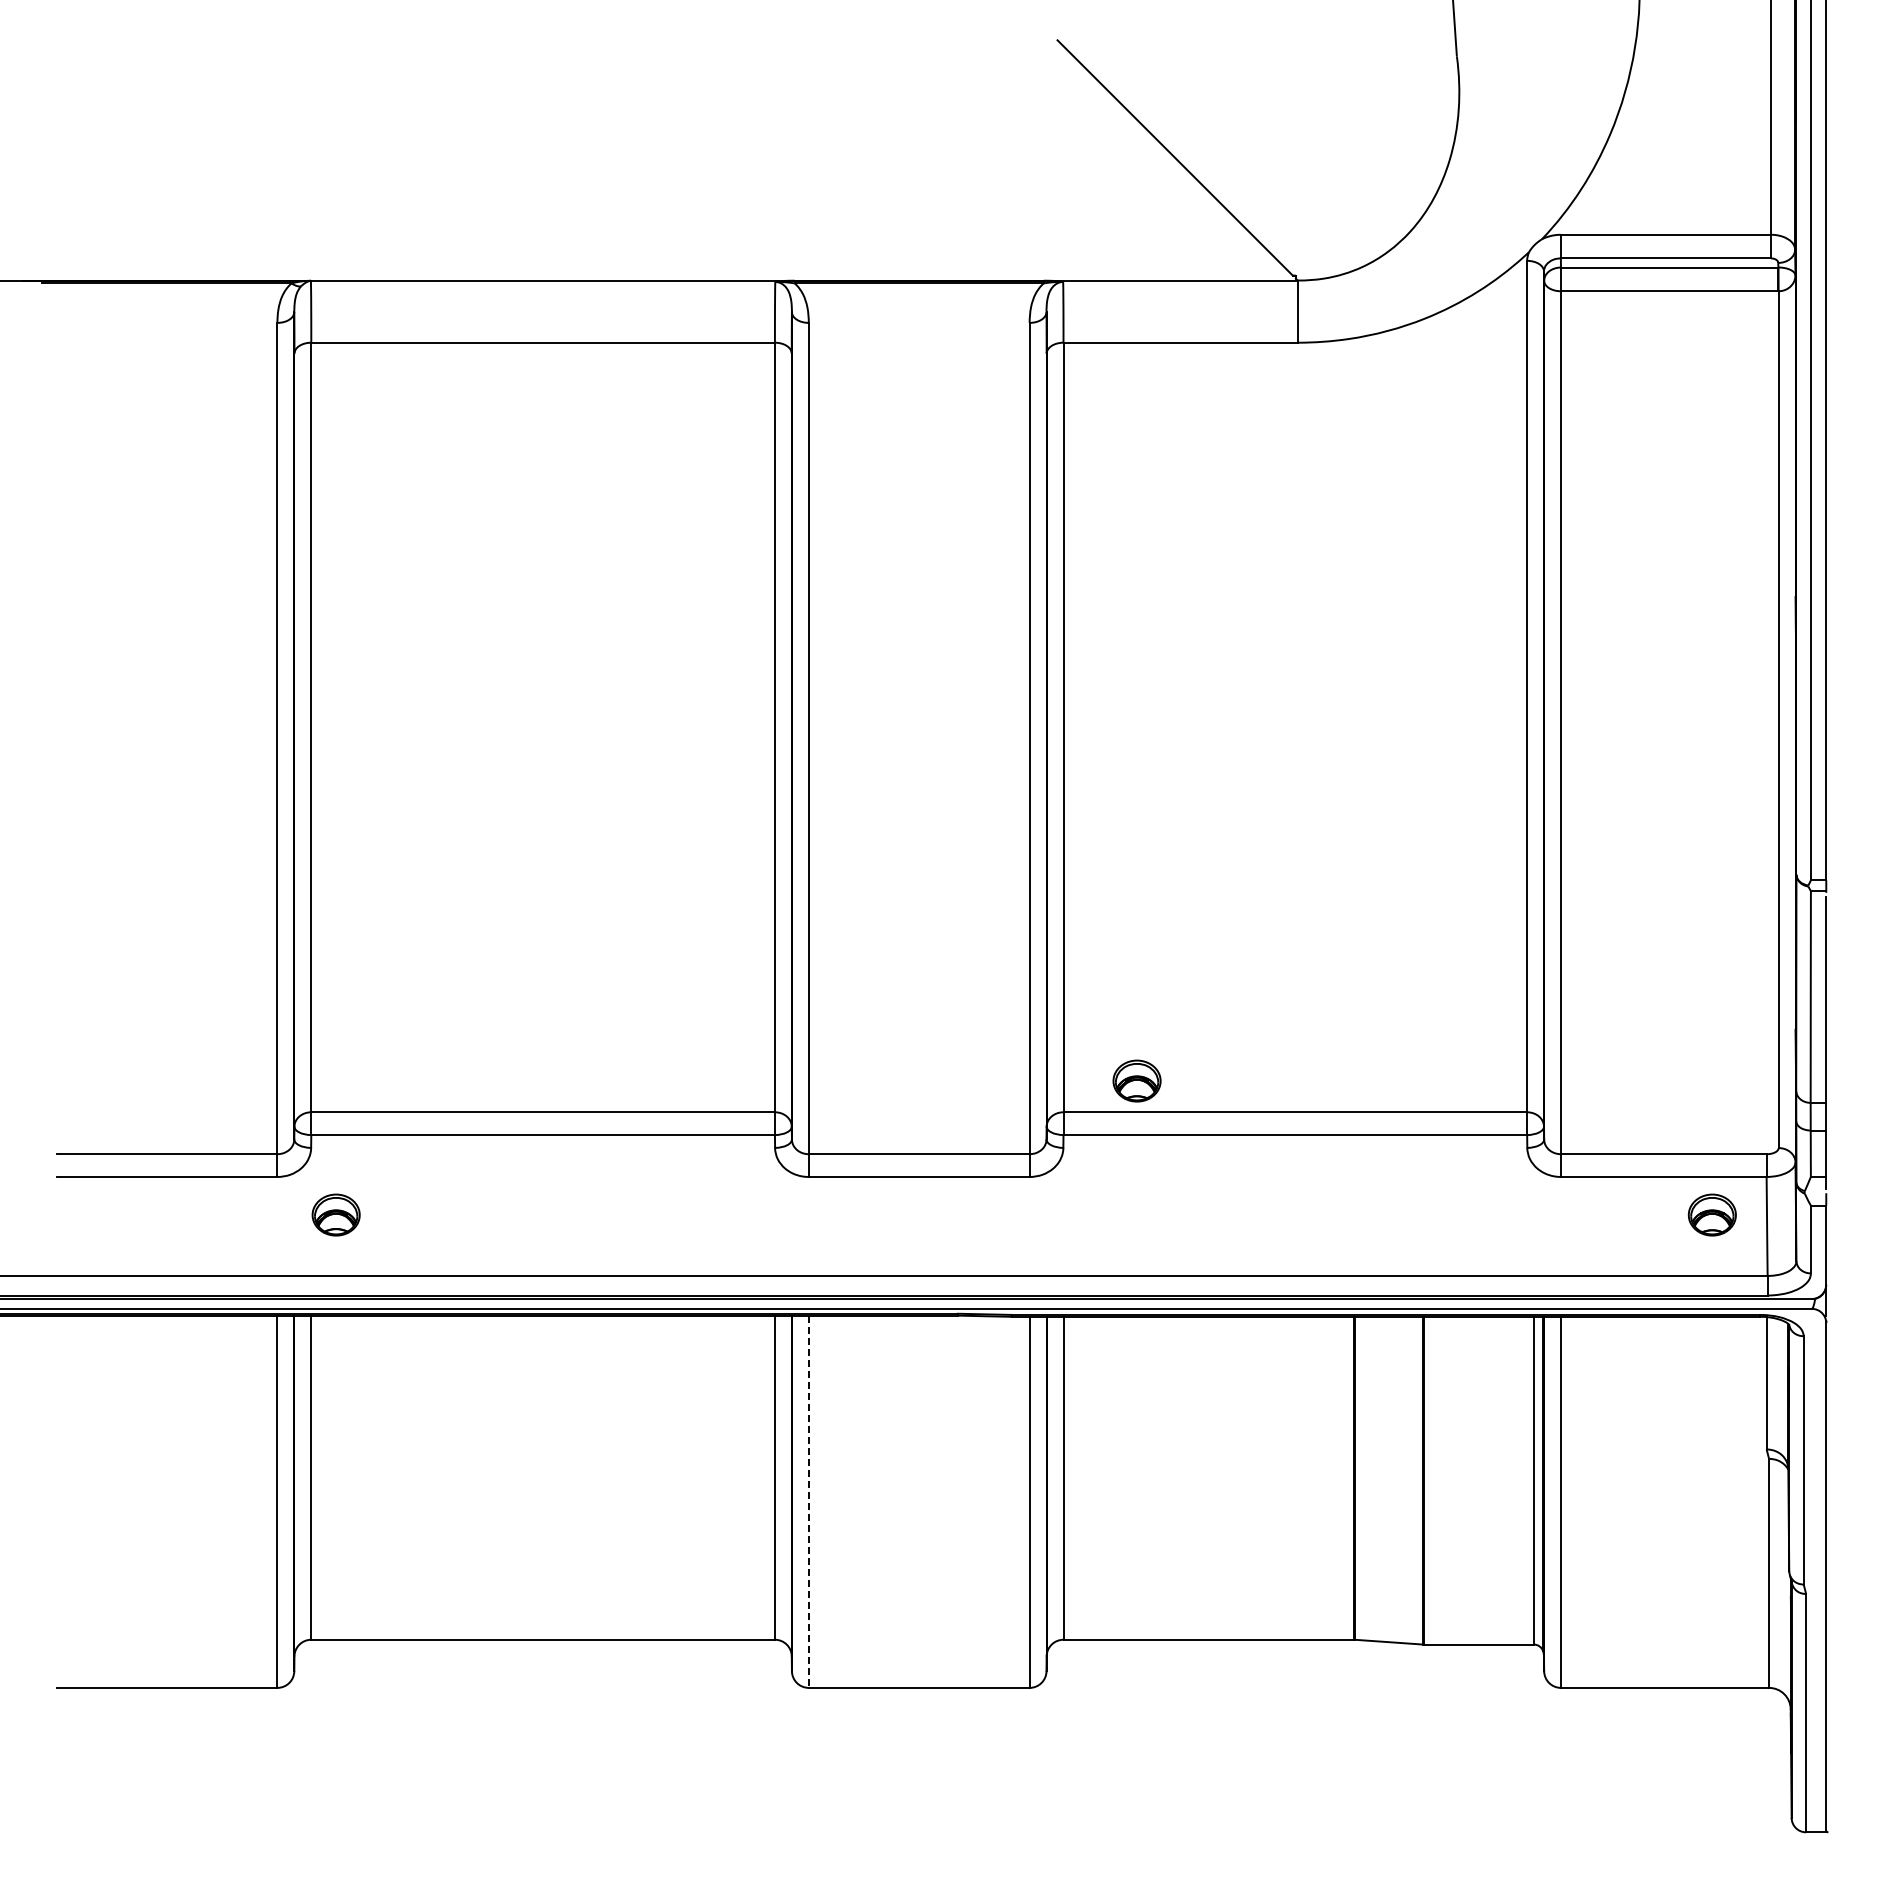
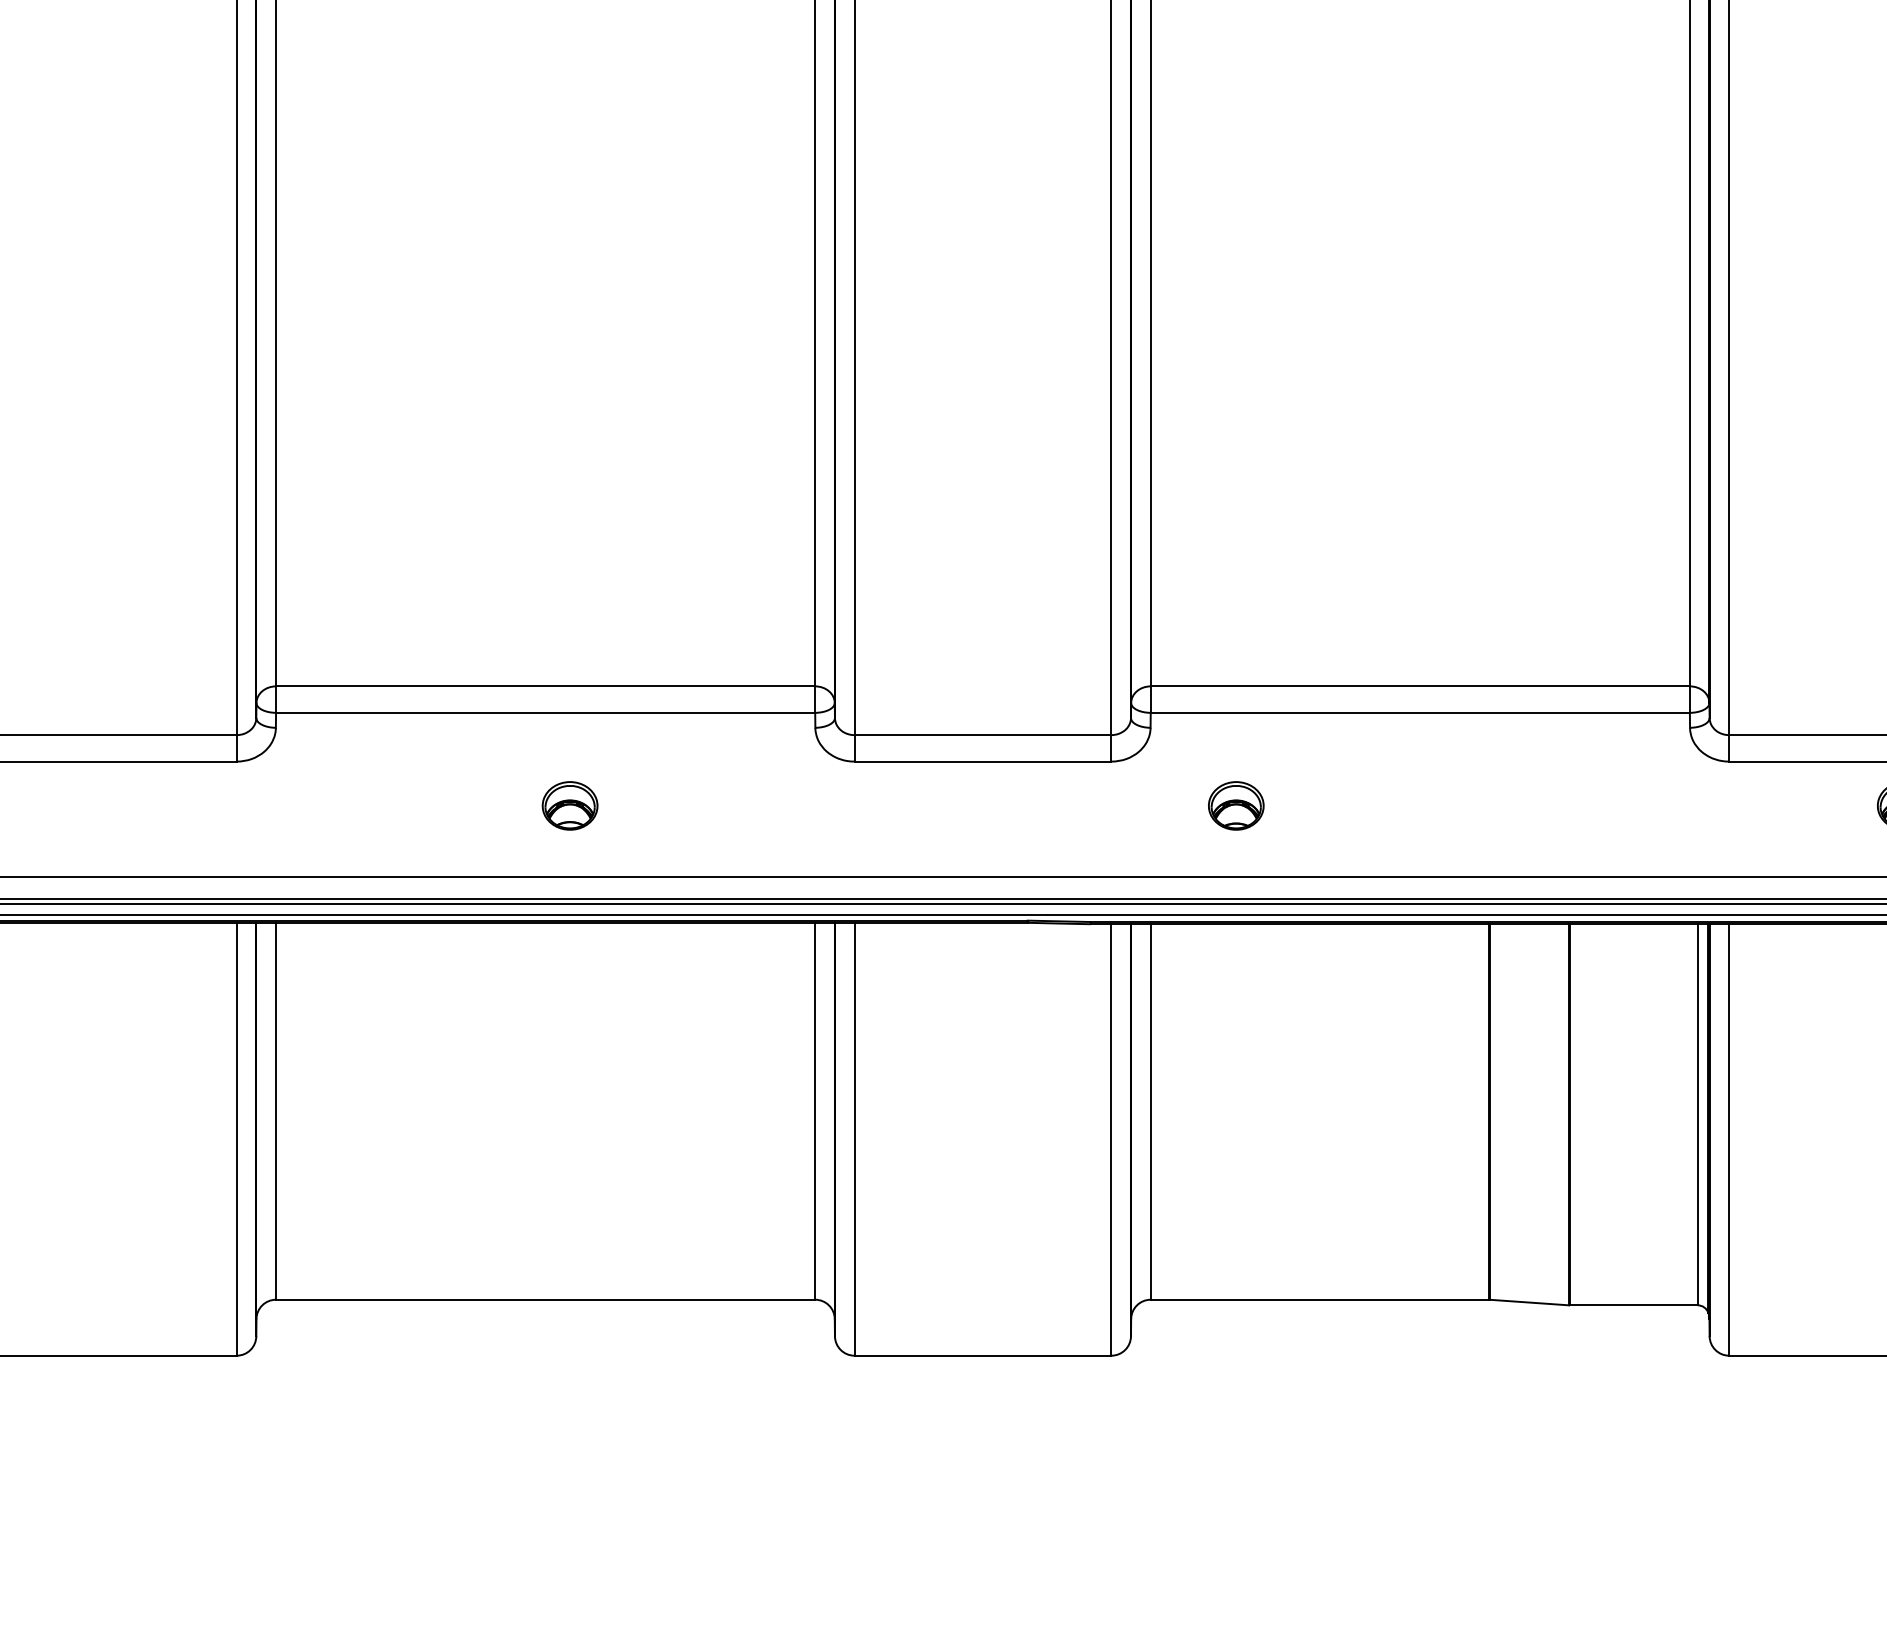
part: (1136, 1080) -> (1235, 805), moved
part: (335, 1214) -> (569, 805), moved
line: (808, 1502) -> (854, 1140), dashed -> solid

